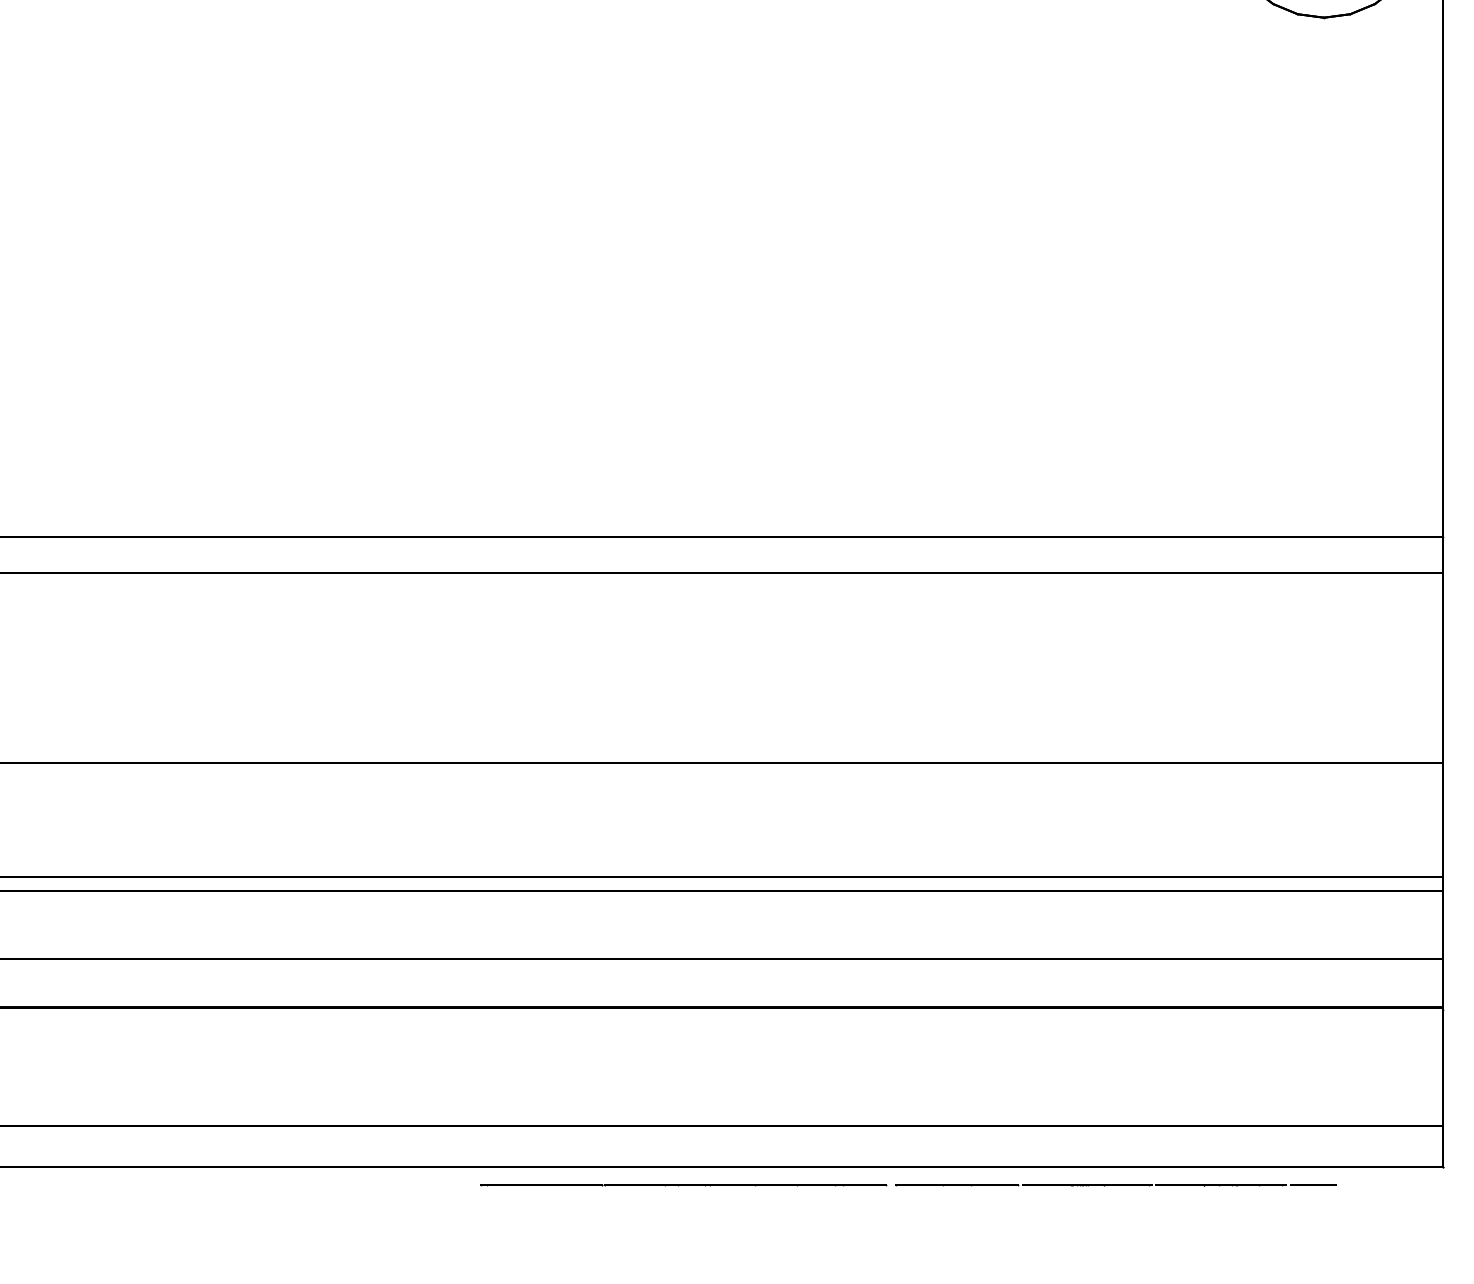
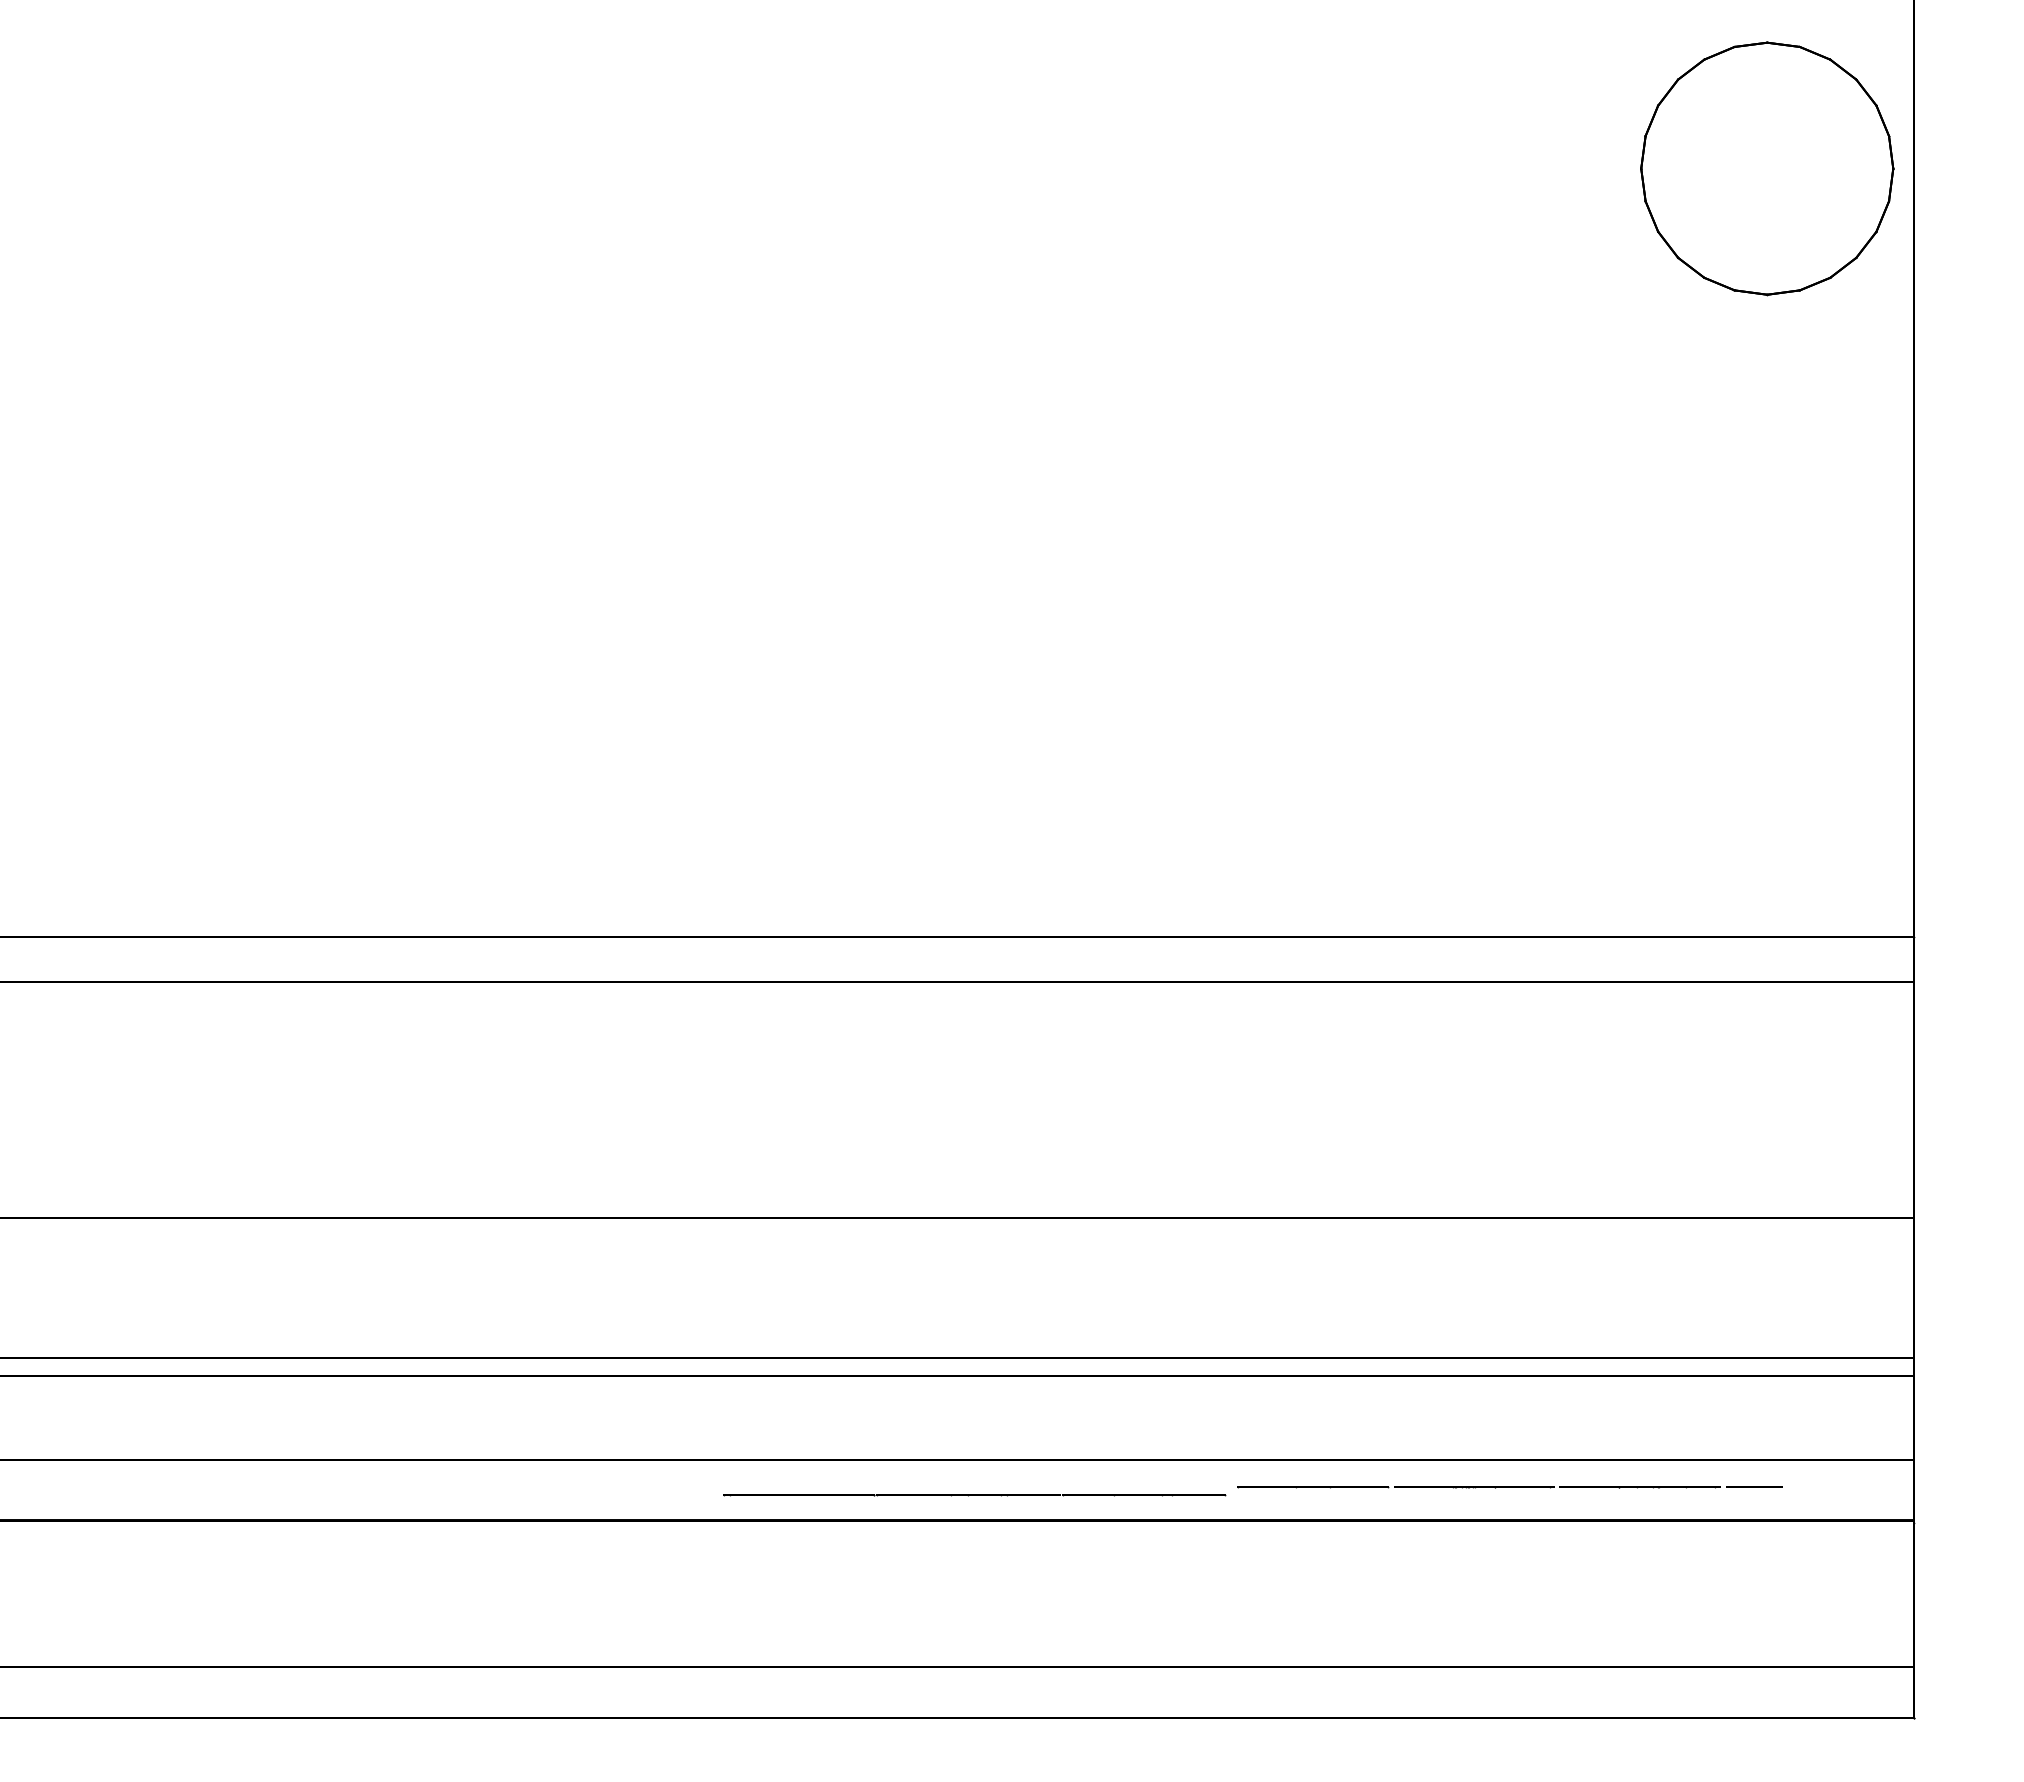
line: (683, 1184) -> (974, 1495), moved
line: (1115, 1184) -> (1509, 1487), moved

